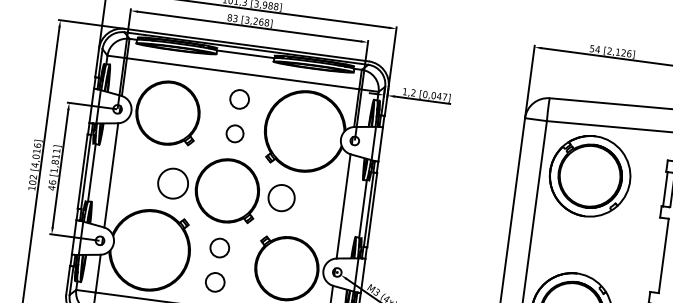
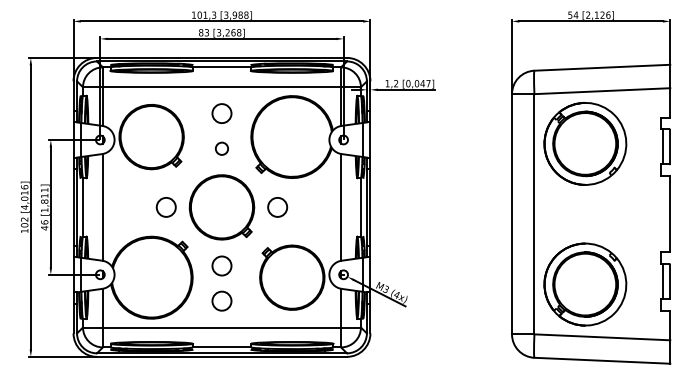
circle: (234, 133) -> (221, 148), size x0.71
circle: (172, 182) -> (165, 206), size x0.62
circle: (281, 198) -> (277, 207), size x0.71

